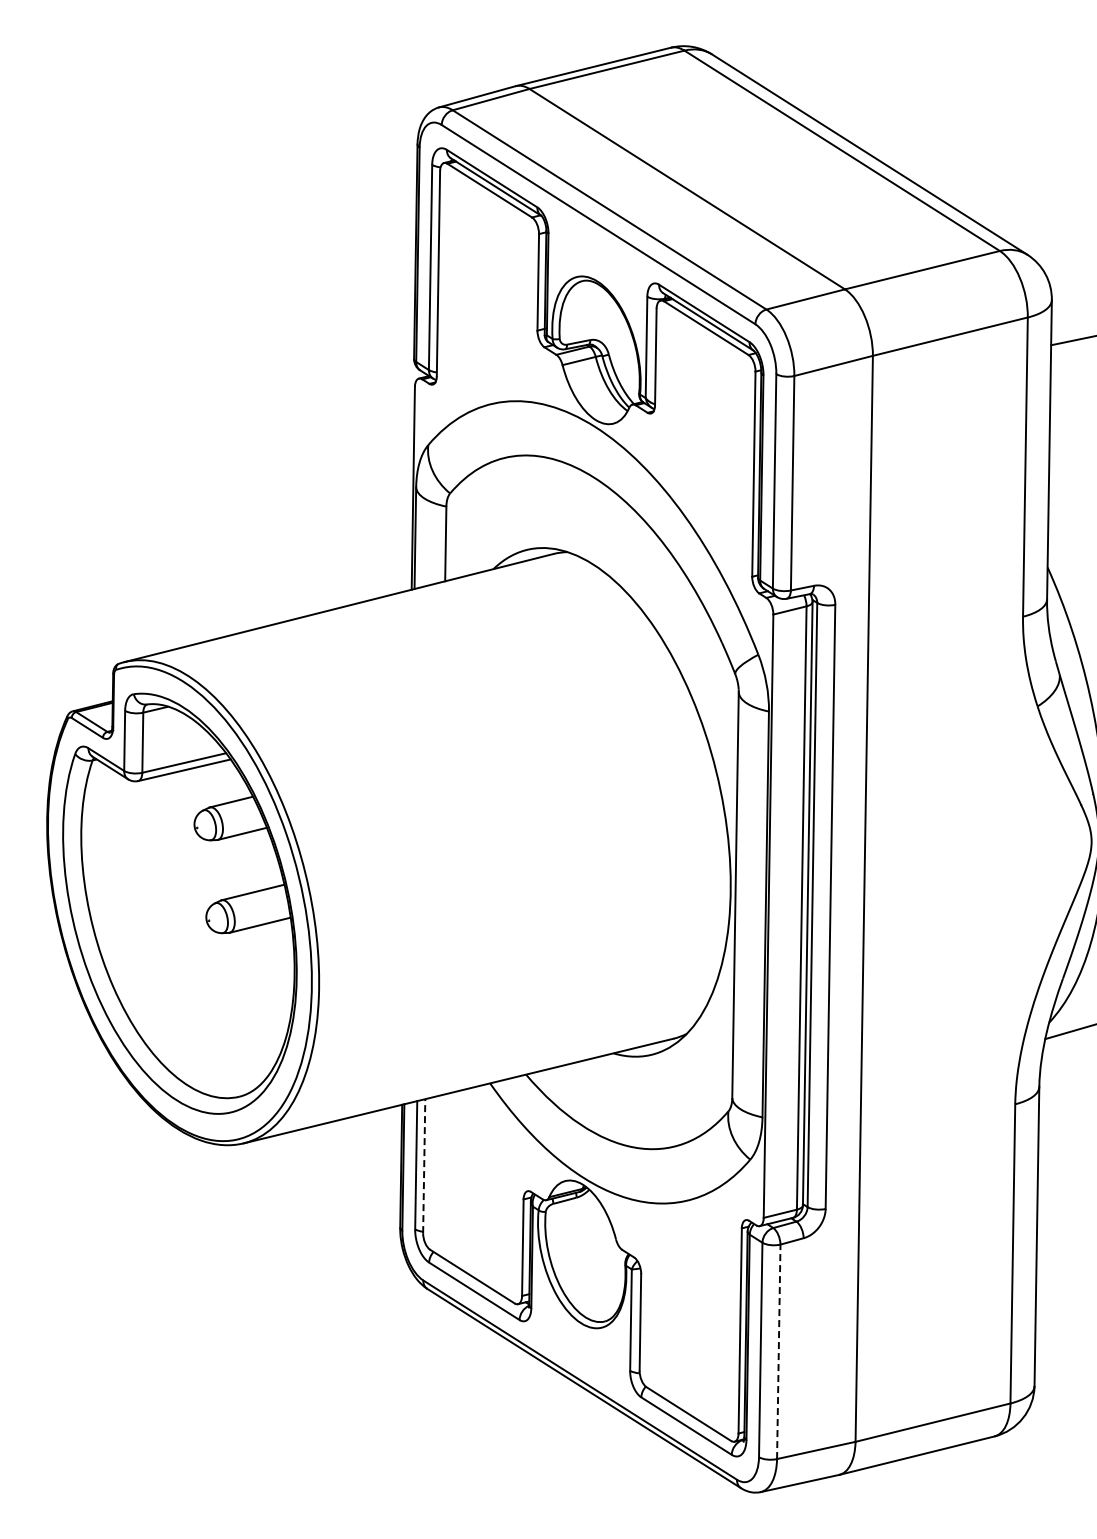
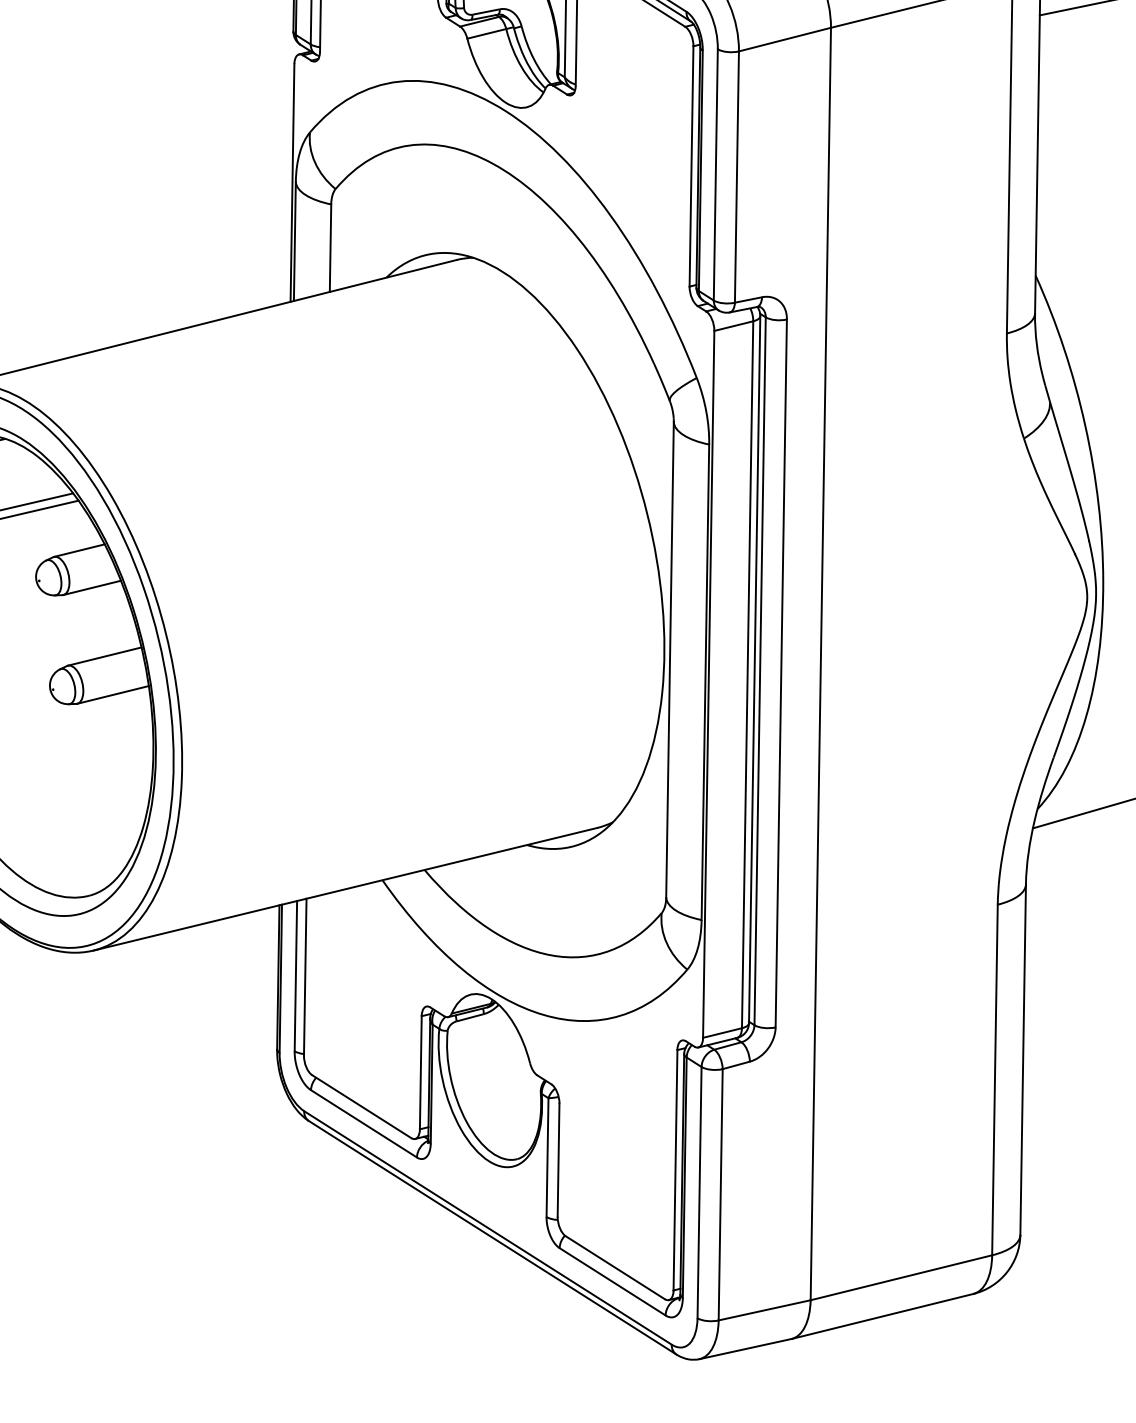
line: (424, 1166) -> (305, 977), dashed -> solid
line: (778, 1351) -> (720, 1194), dashed -> solid

